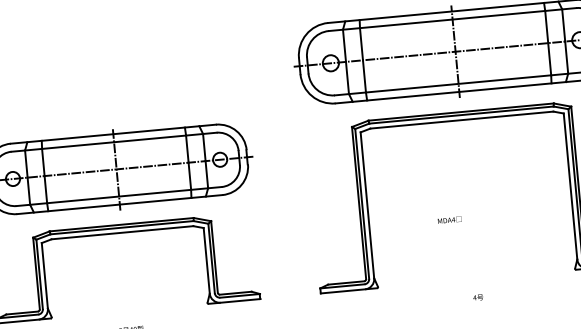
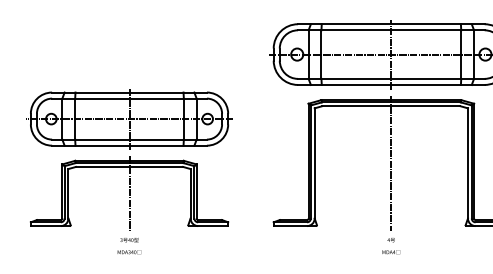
line: (469, 194) -> (391, 162), added
text: (450, 220) -> (391, 252), moved
line: (125, 267) -> (129, 193), added

